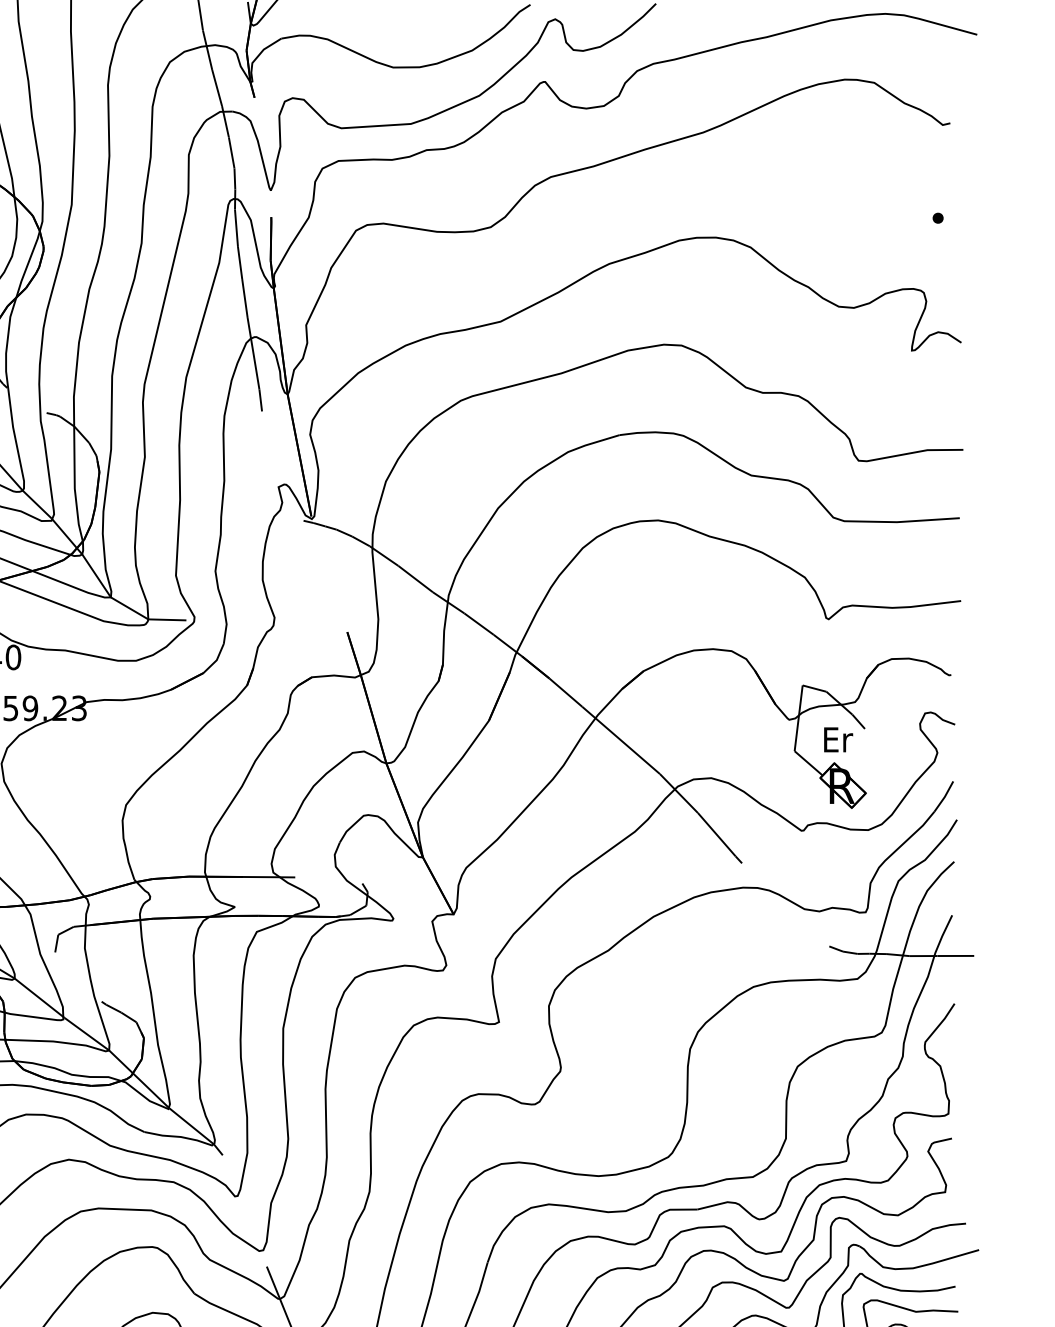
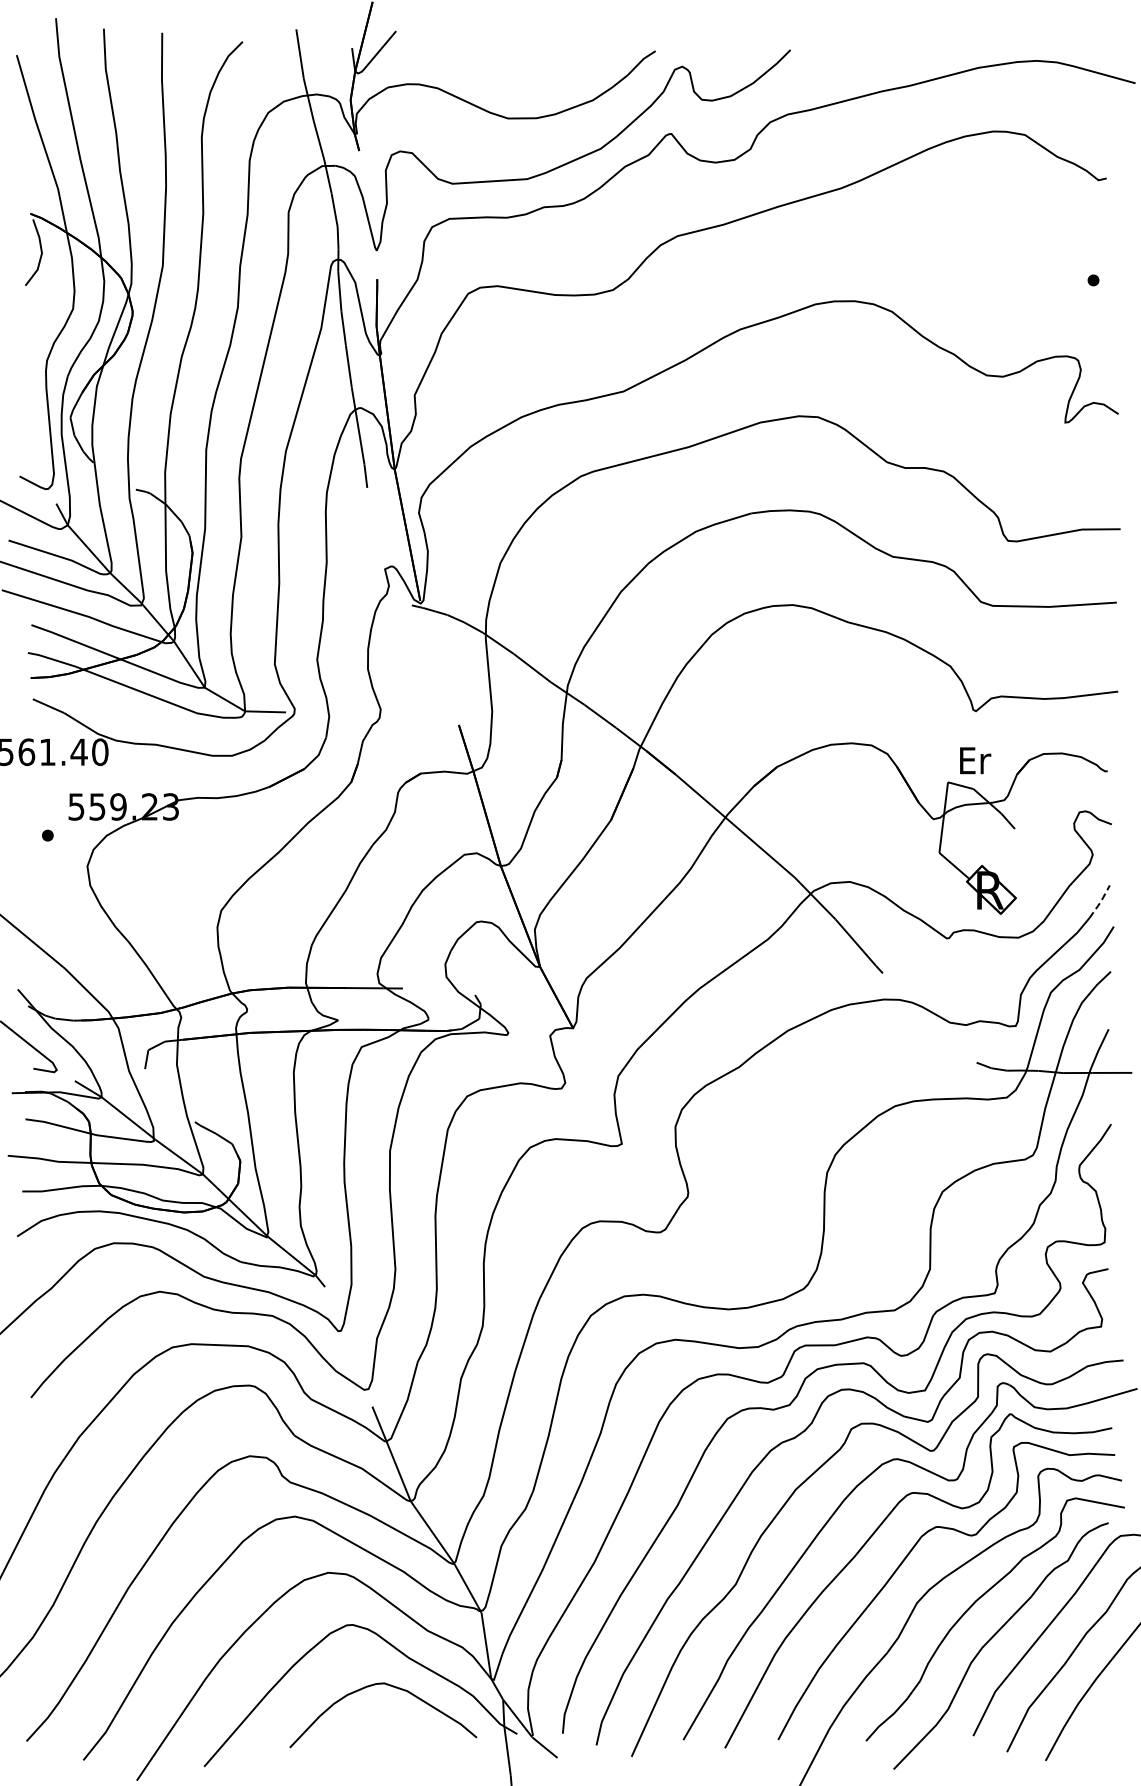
text: (838, 739) -> (975, 760), moved
line: (944, 797) -> (1100, 902), solid -> dashed

